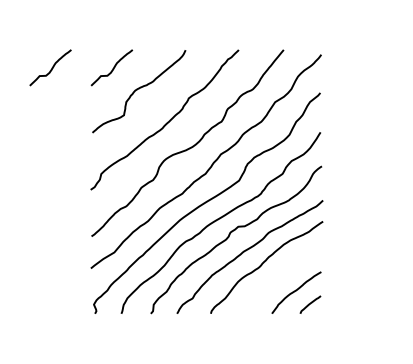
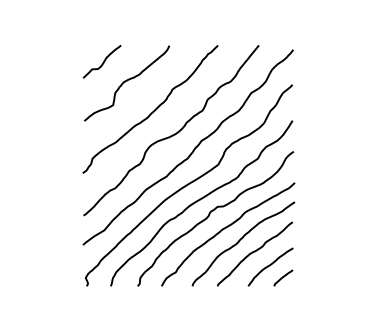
curve: (50, 68) -> (46, 62), removed
curve: (278, 276) -> (254, 252), added

